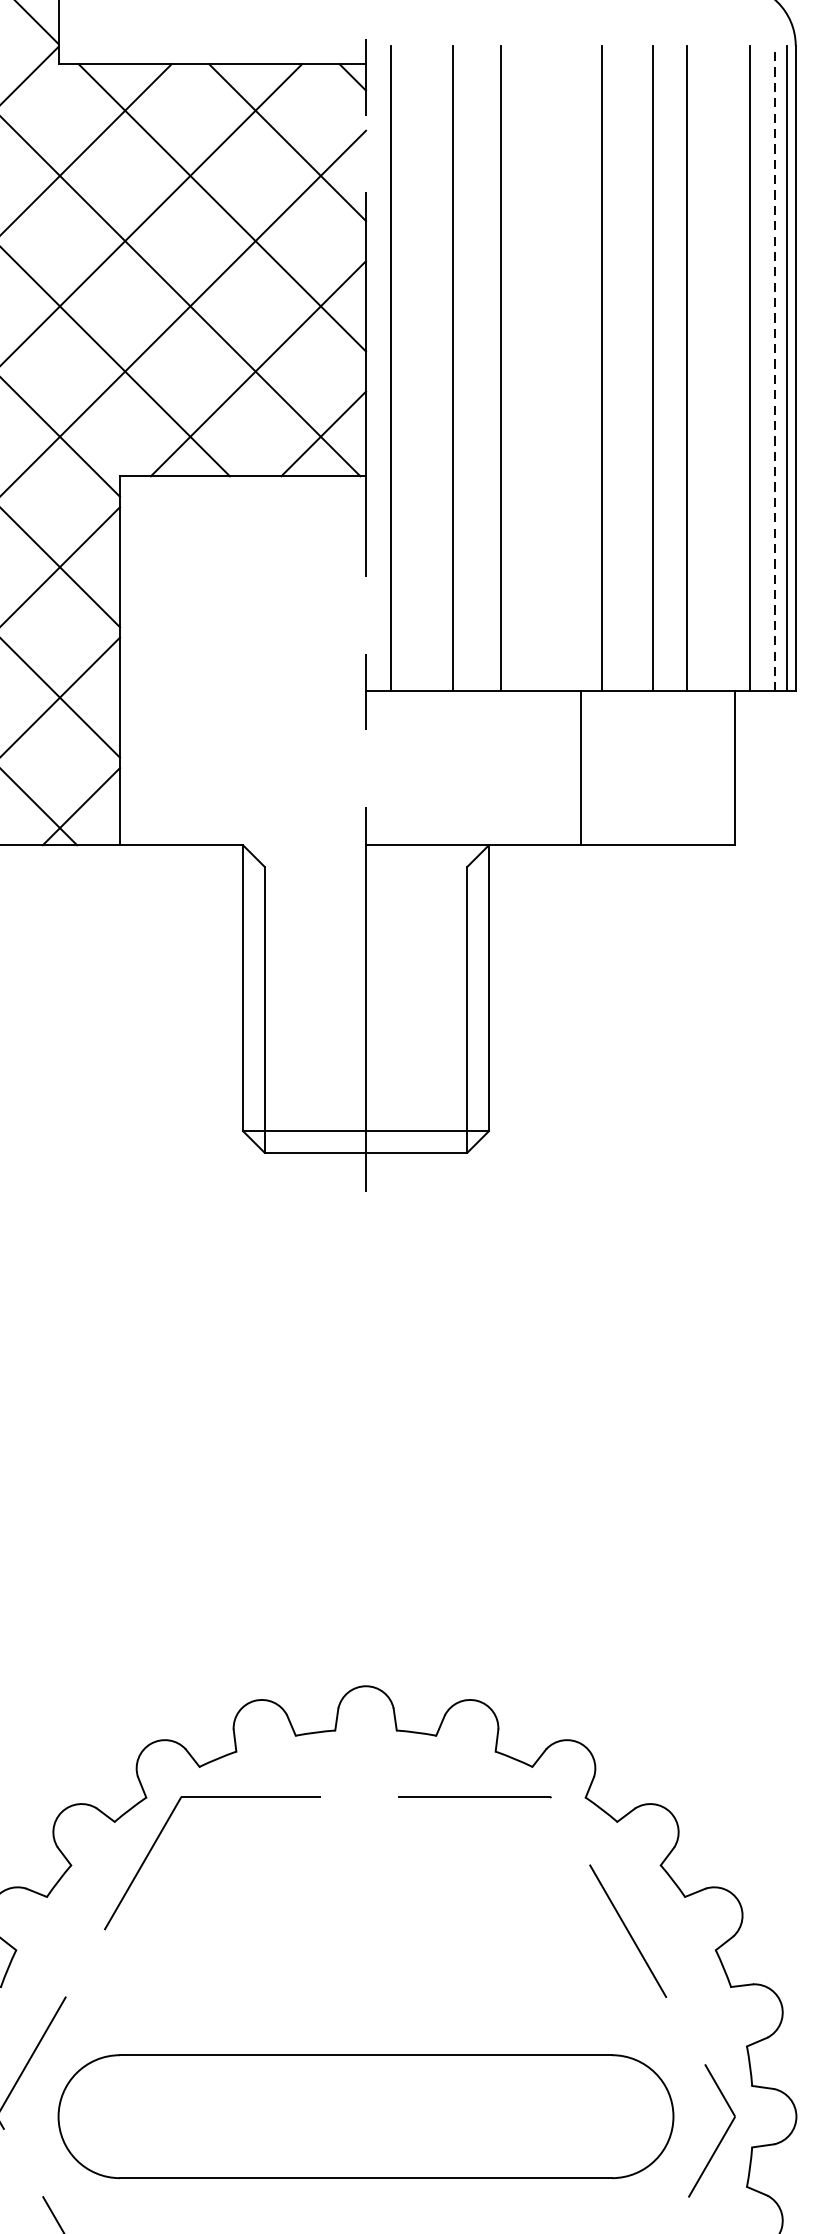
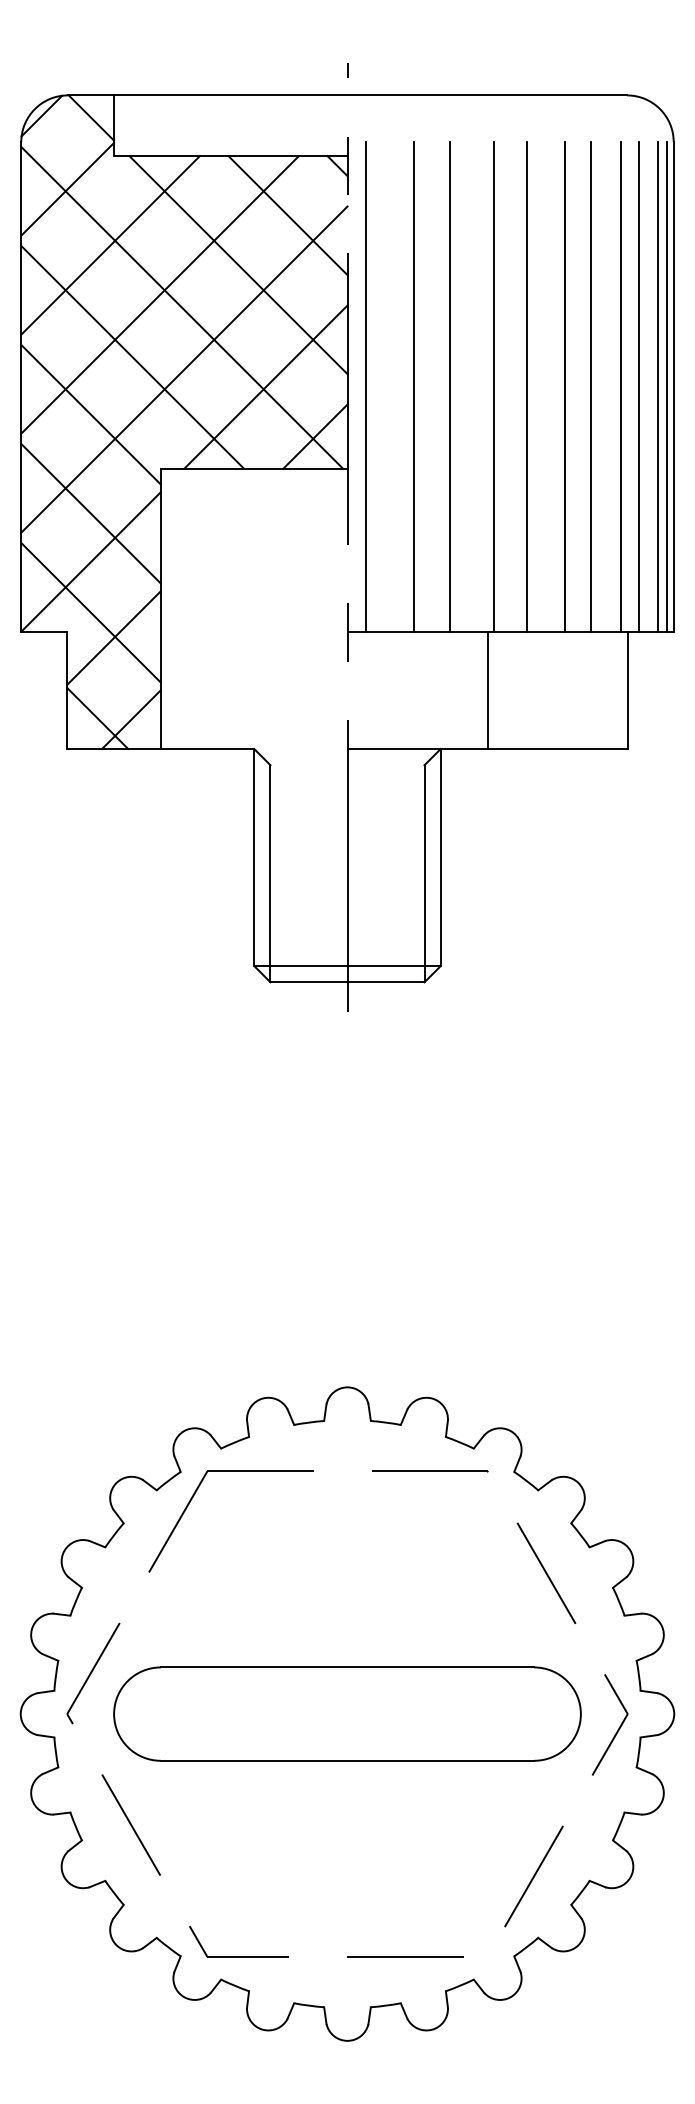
line: (774, 367) -> (657, 386), dashed -> solid
line: (559, 369) -> (494, 387), added
line: (725, 369) -> (620, 387), added
line: (580, 768) -> (487, 690), moved

